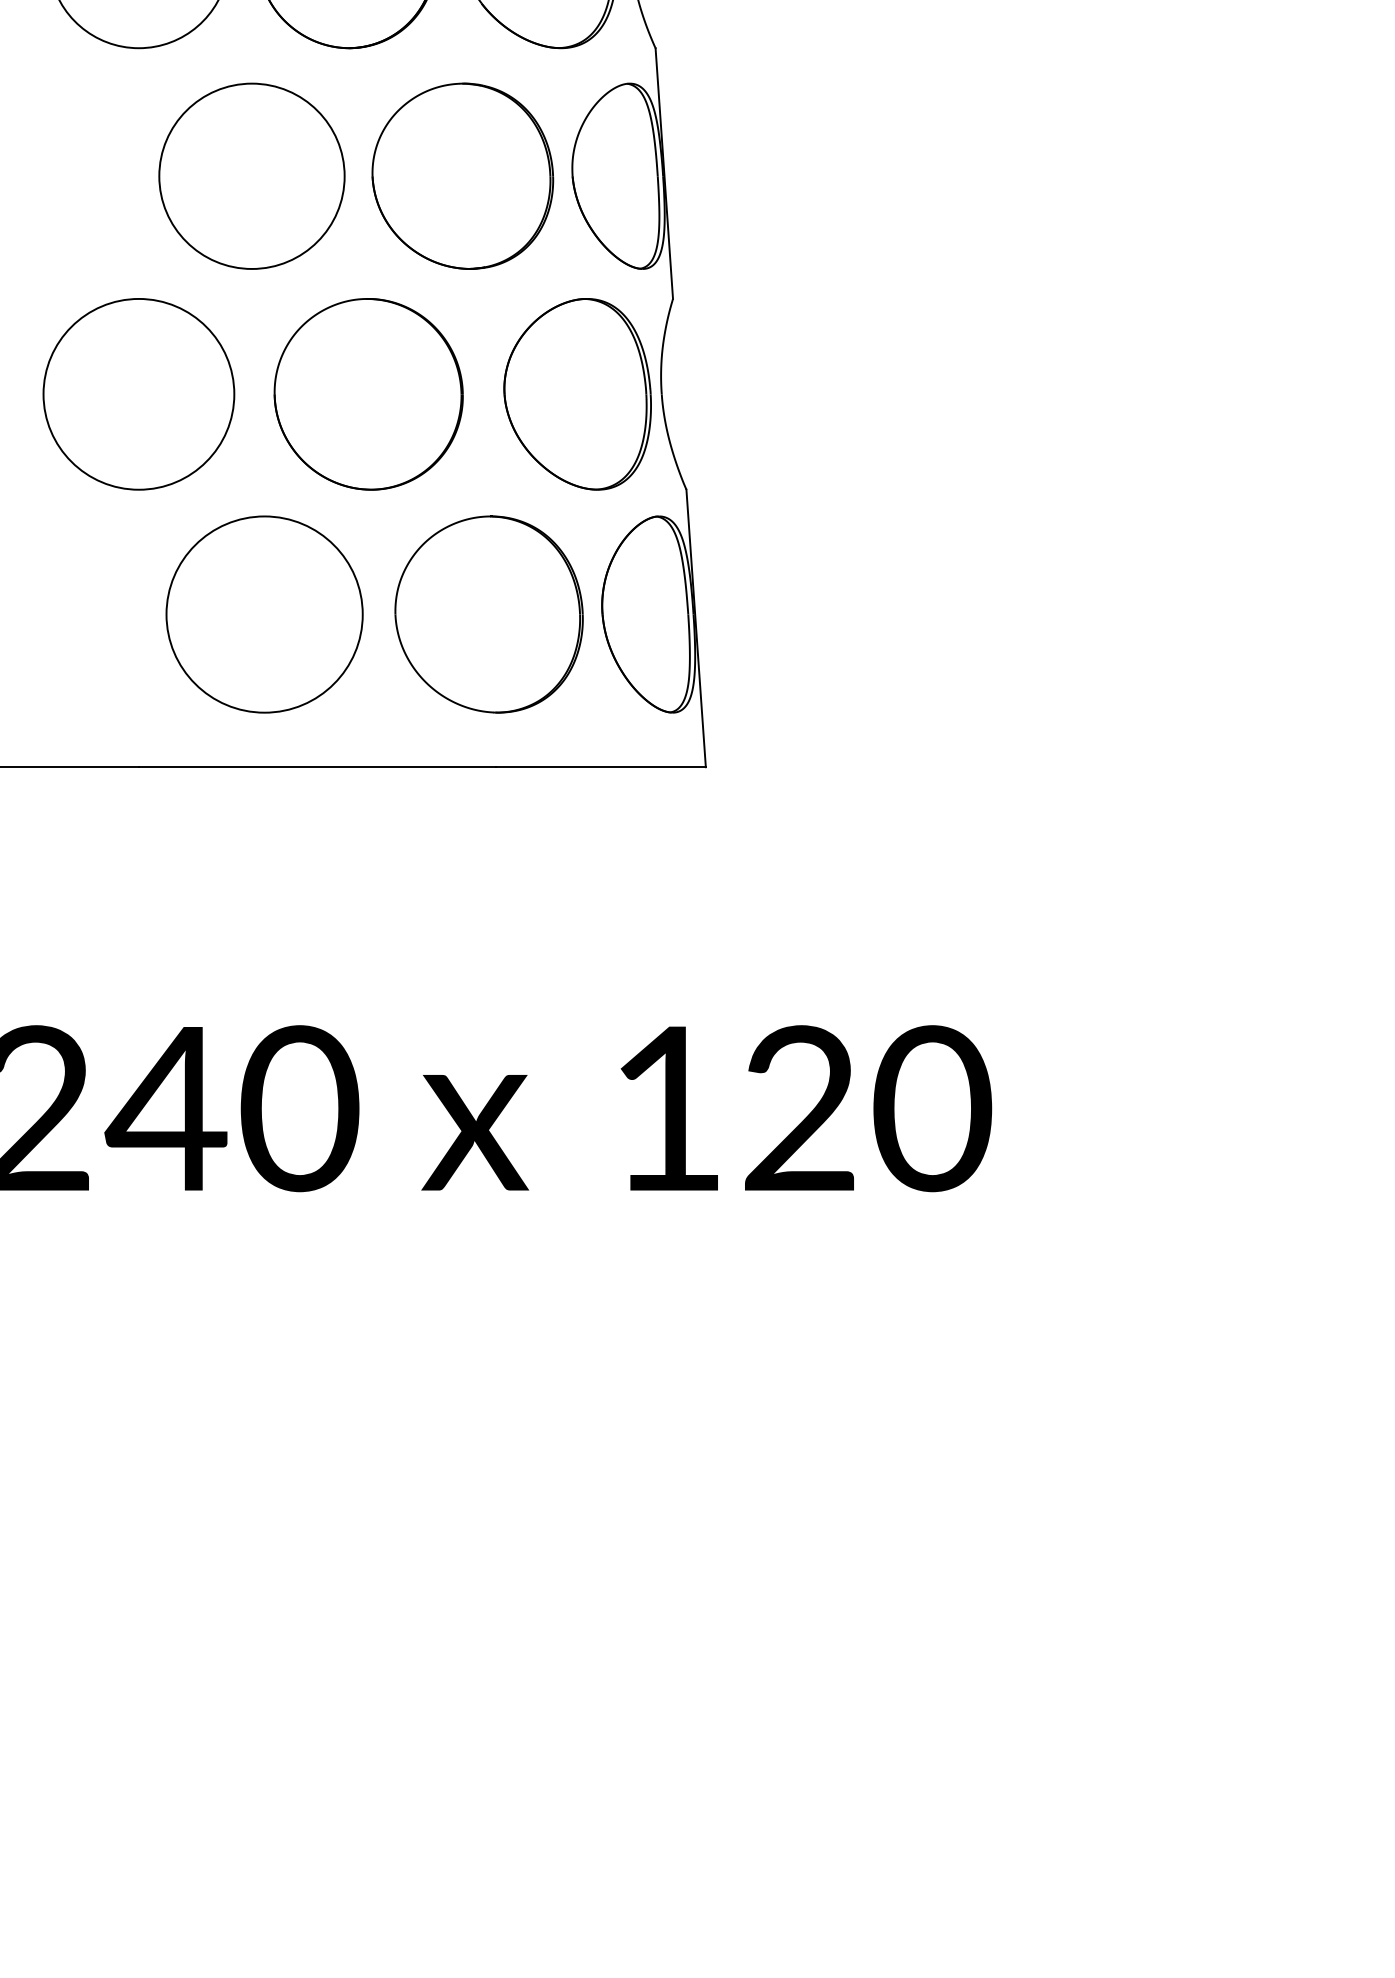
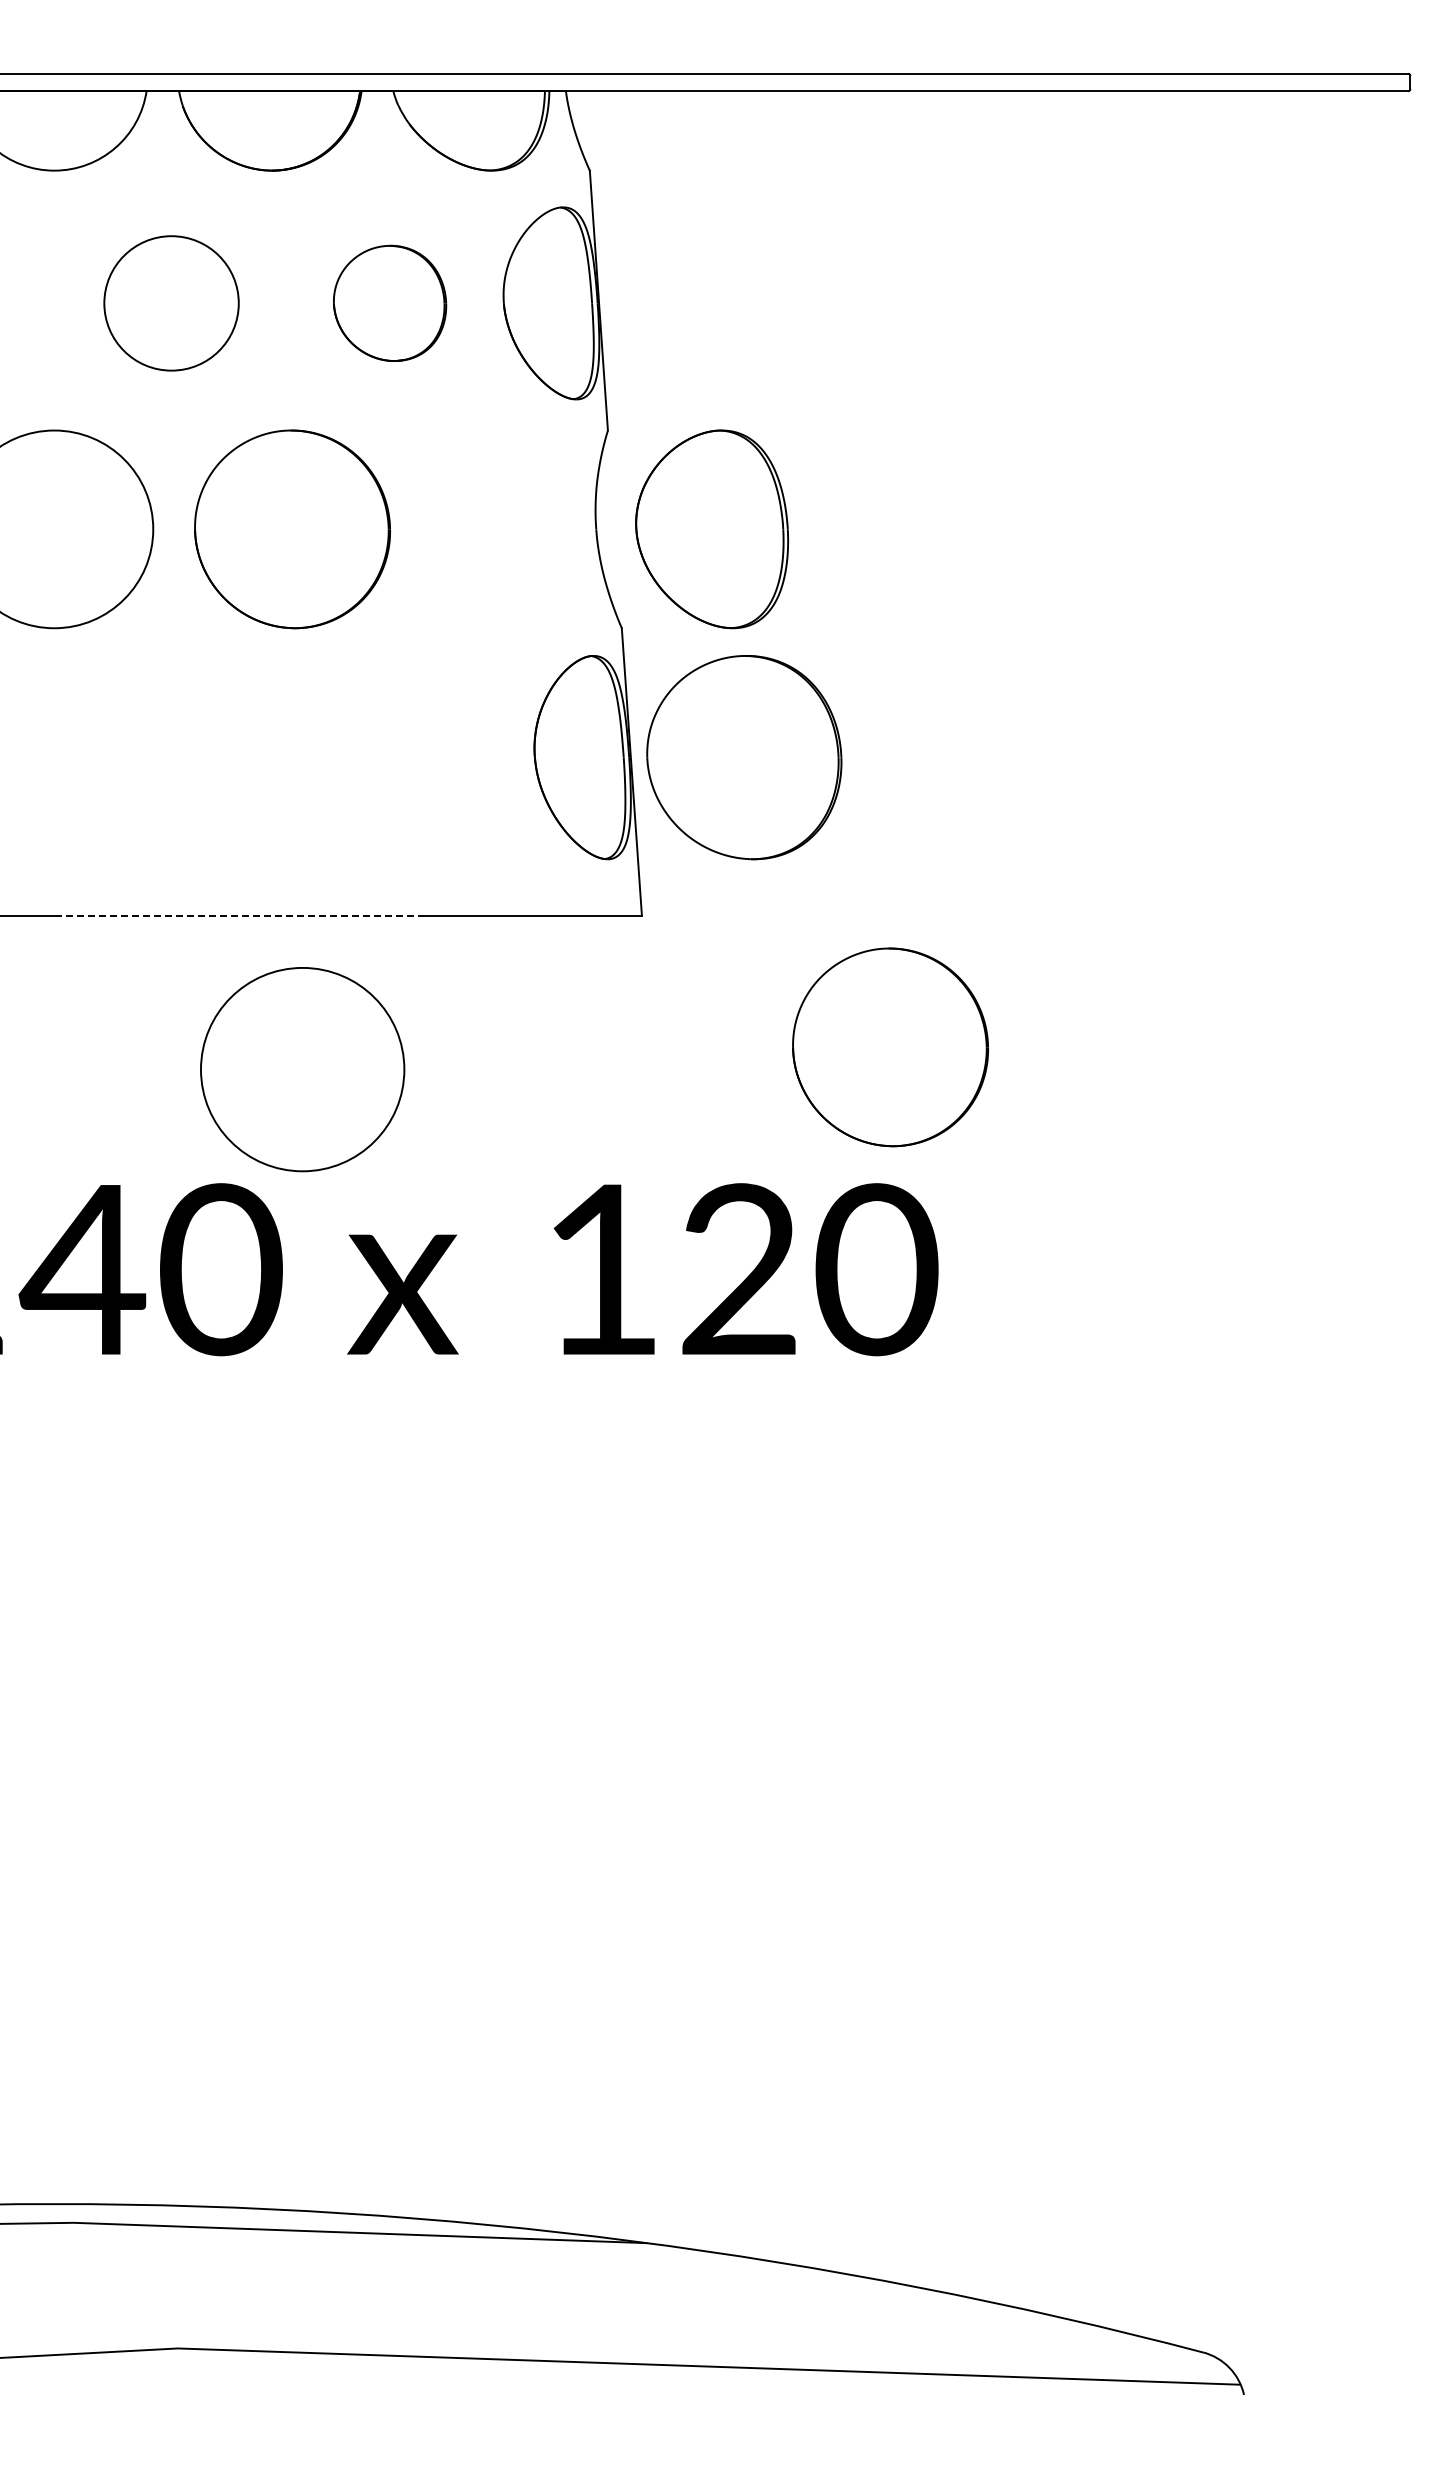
circle: (251, 176) -> (171, 303), size x0.7
part: (462, 176) -> (389, 303), size x0.6
part: (577, 394) -> (711, 529), moved
circle: (264, 614) -> (302, 1069), moved
part: (489, 614) -> (744, 757), moved
line: (317, 766) -> (239, 915), solid -> dashed
part: (945, 894) -> (890, 1047), added

